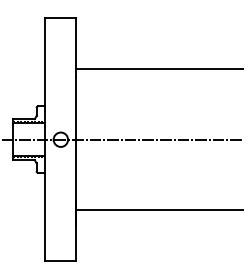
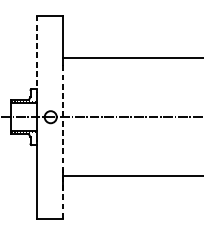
line: (44, 65) -> (37, 54), solid -> dashed
line: (75, 168) -> (63, 141), solid -> dashed

